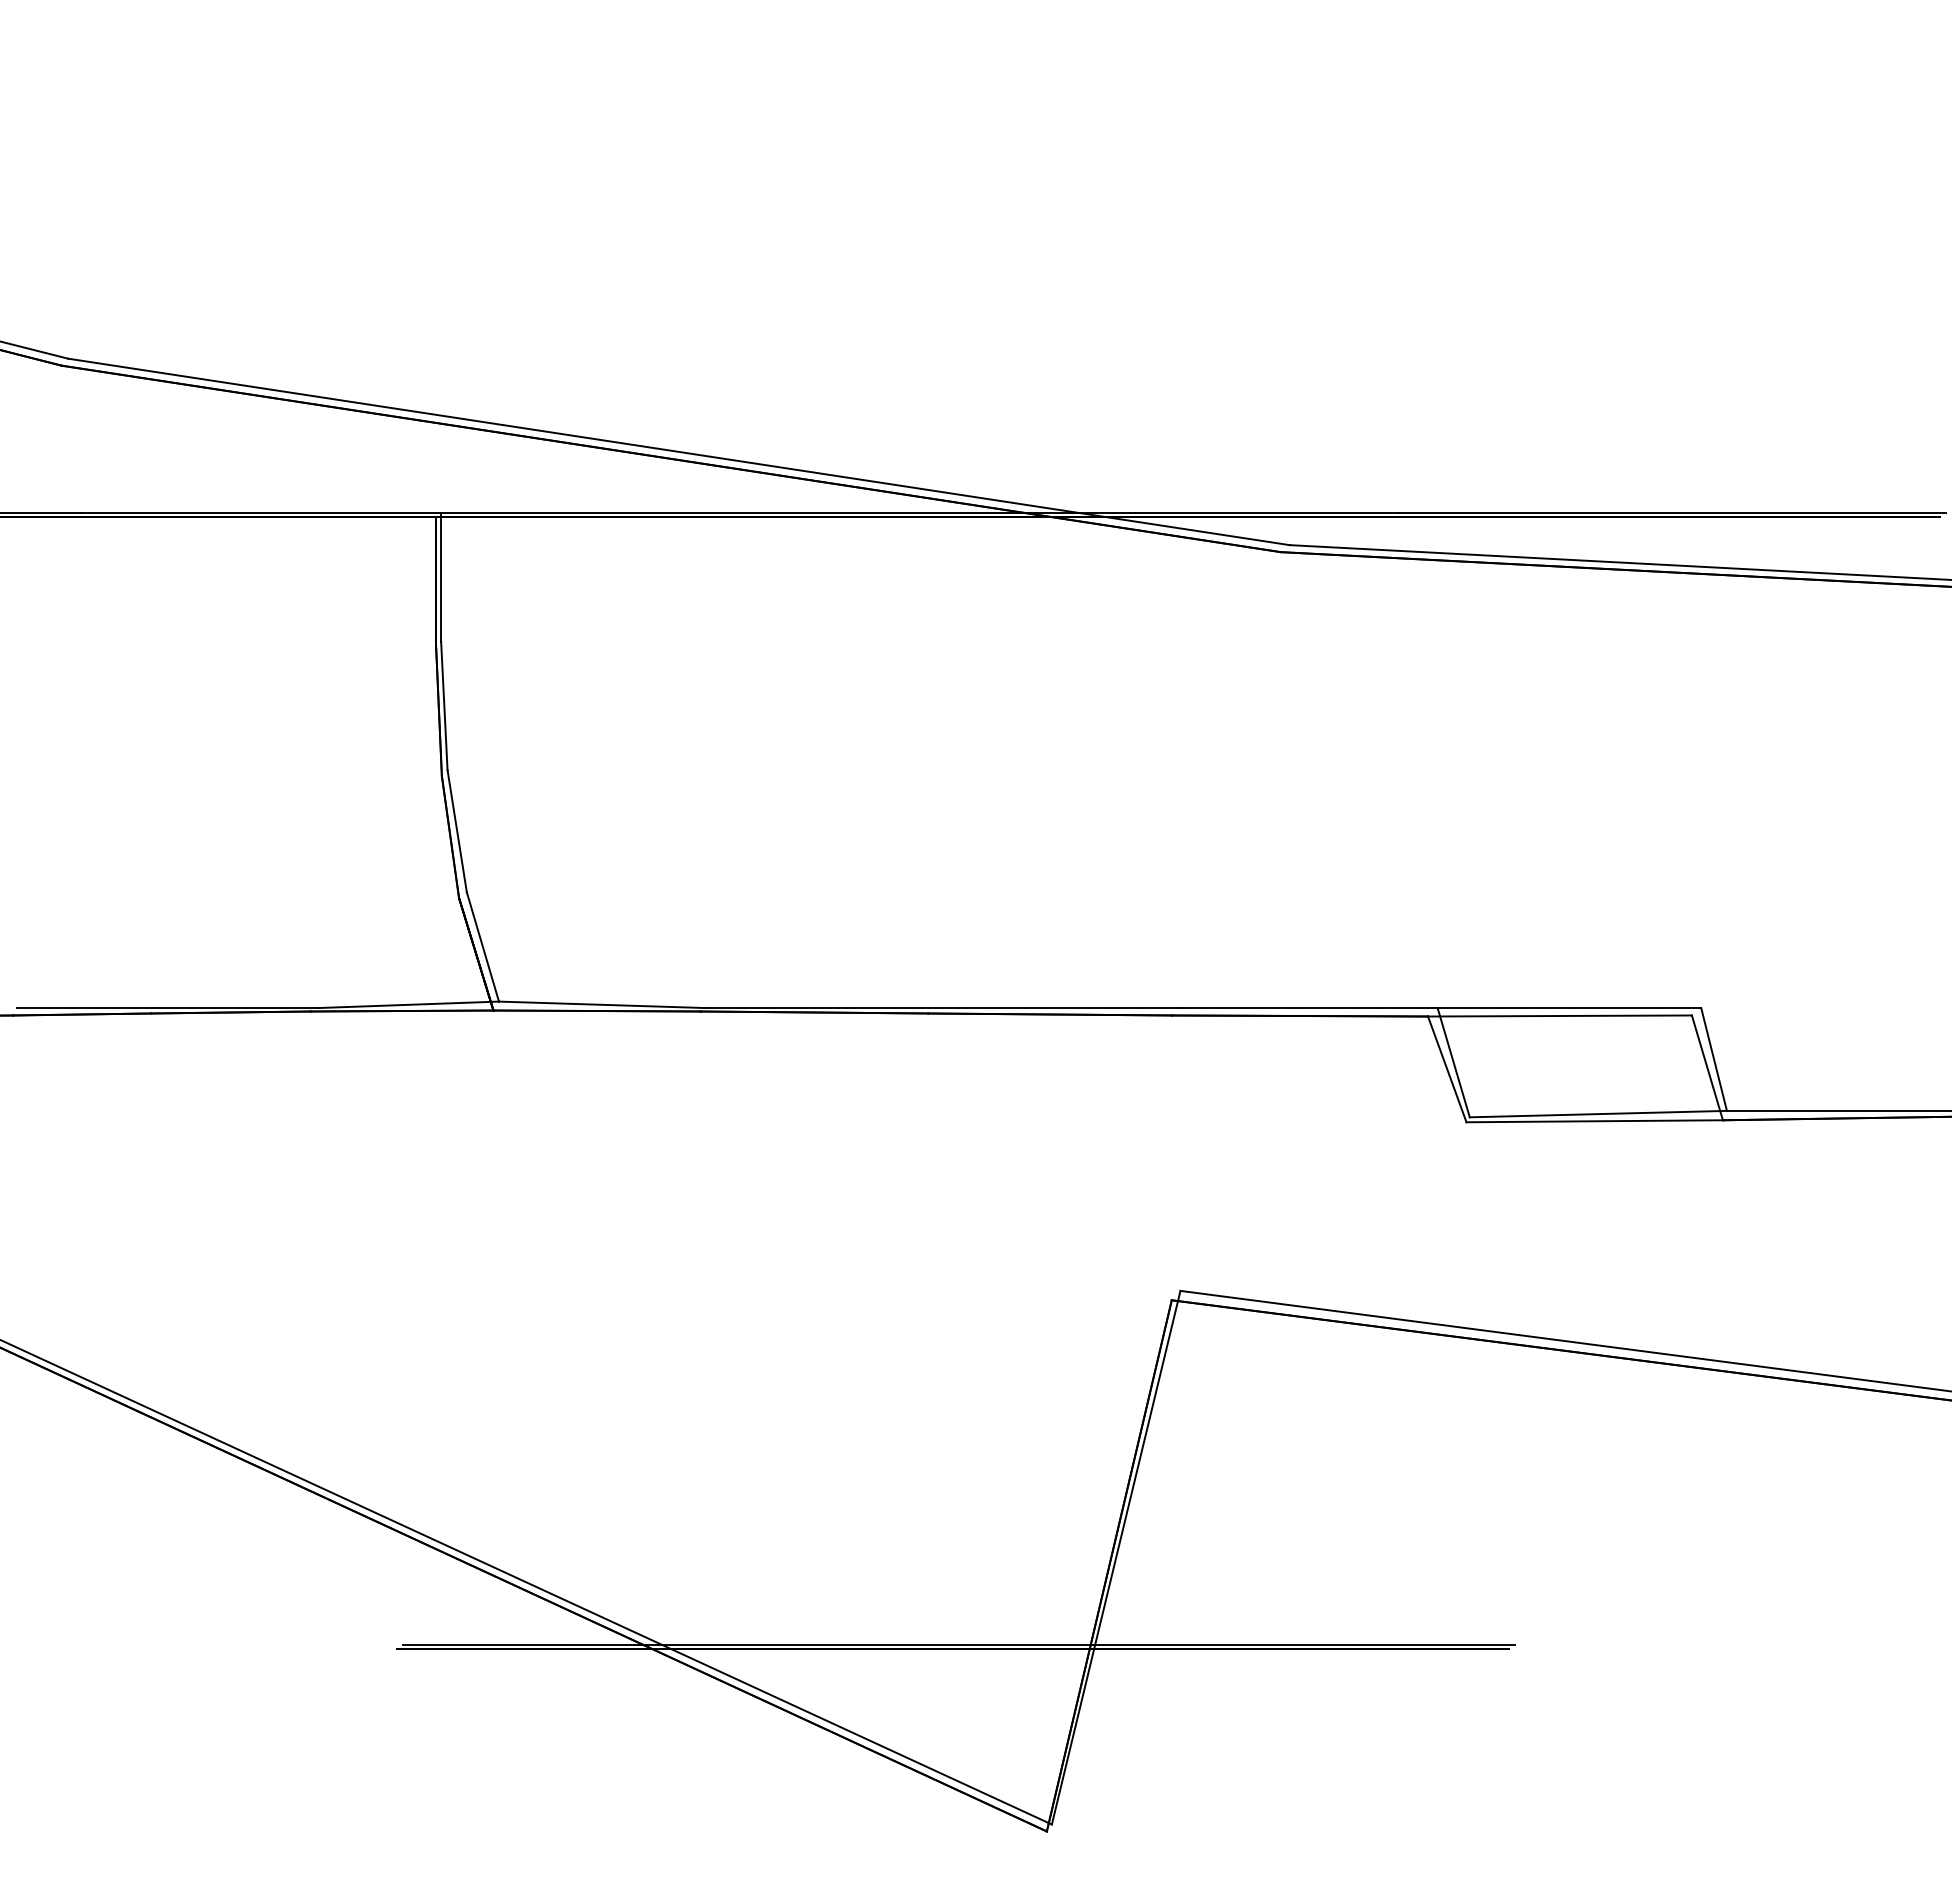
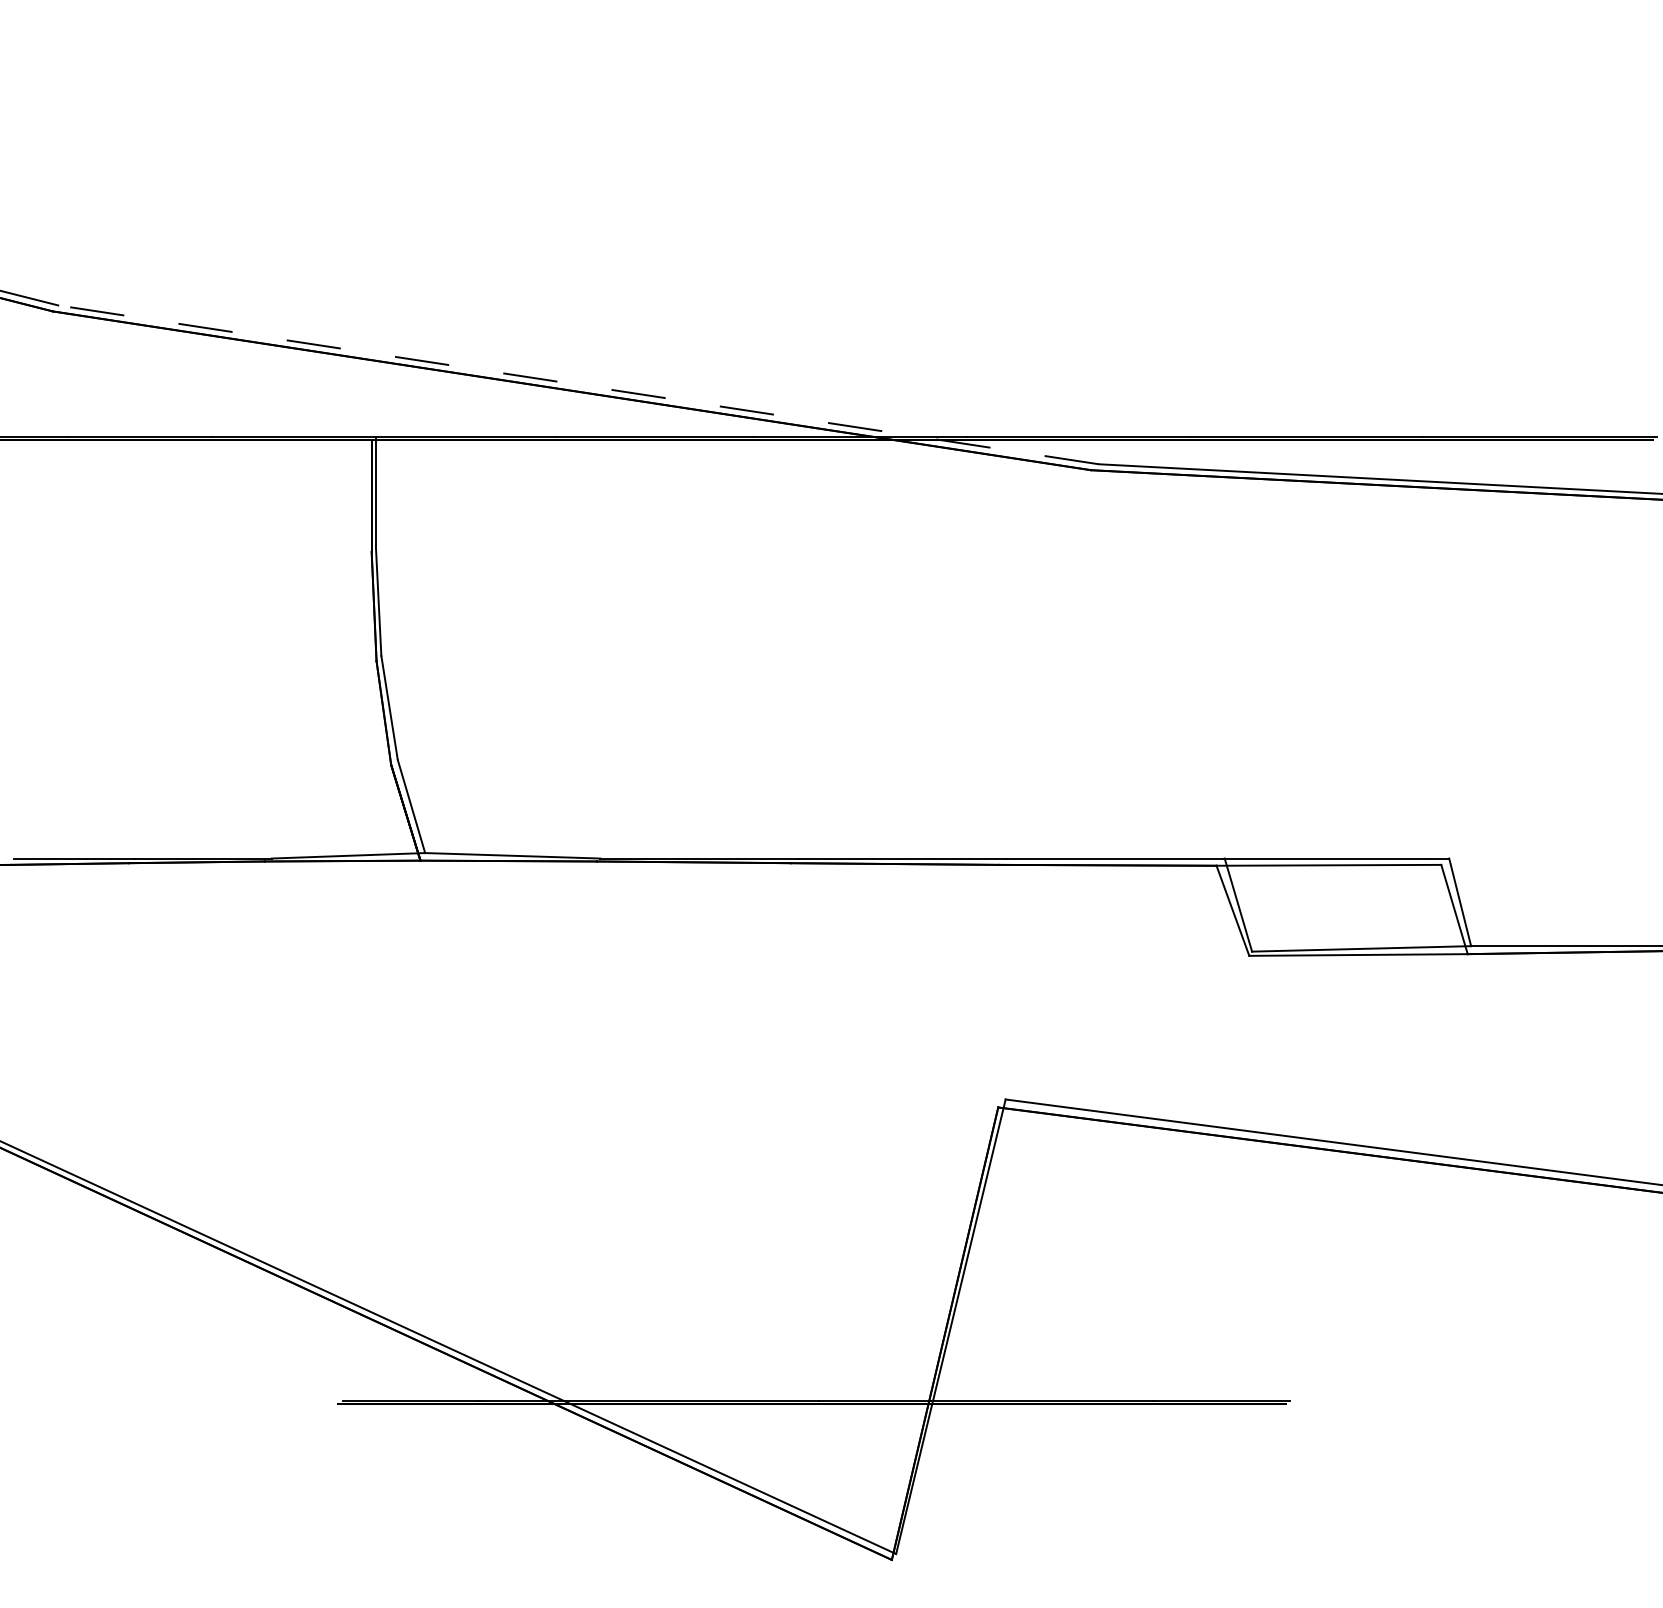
line: (679, 451) -> (578, 384), solid -> dashed

